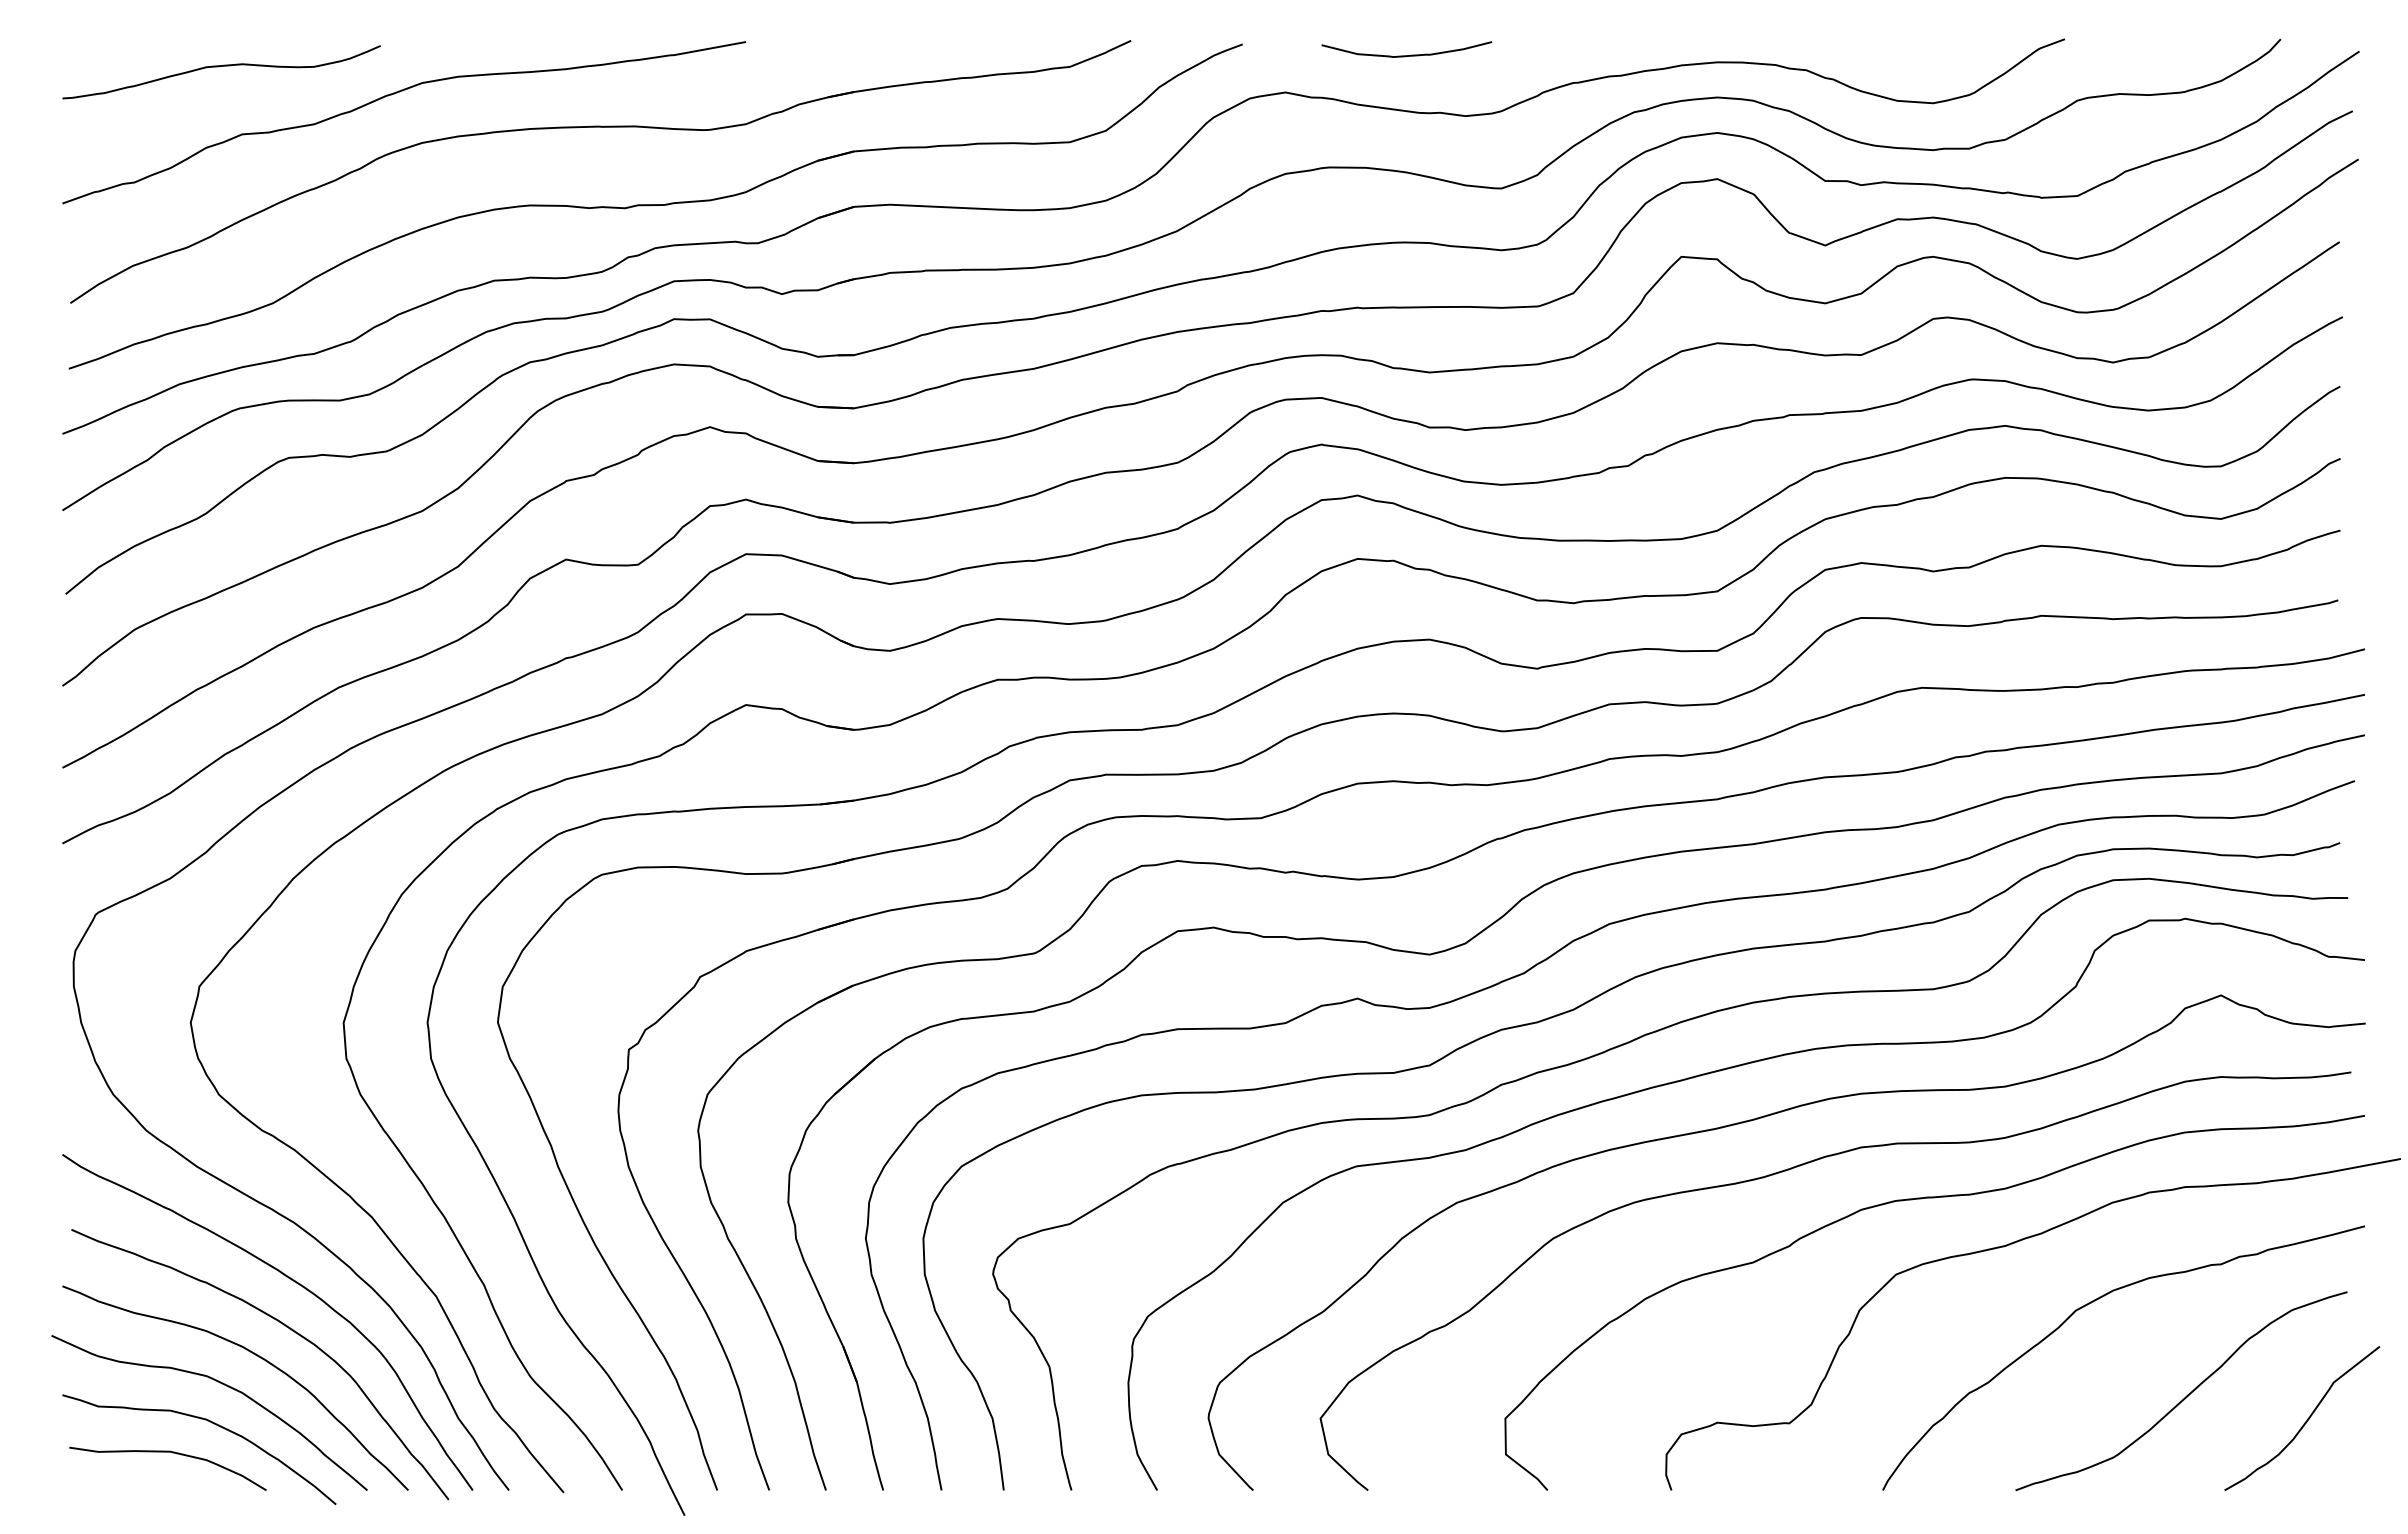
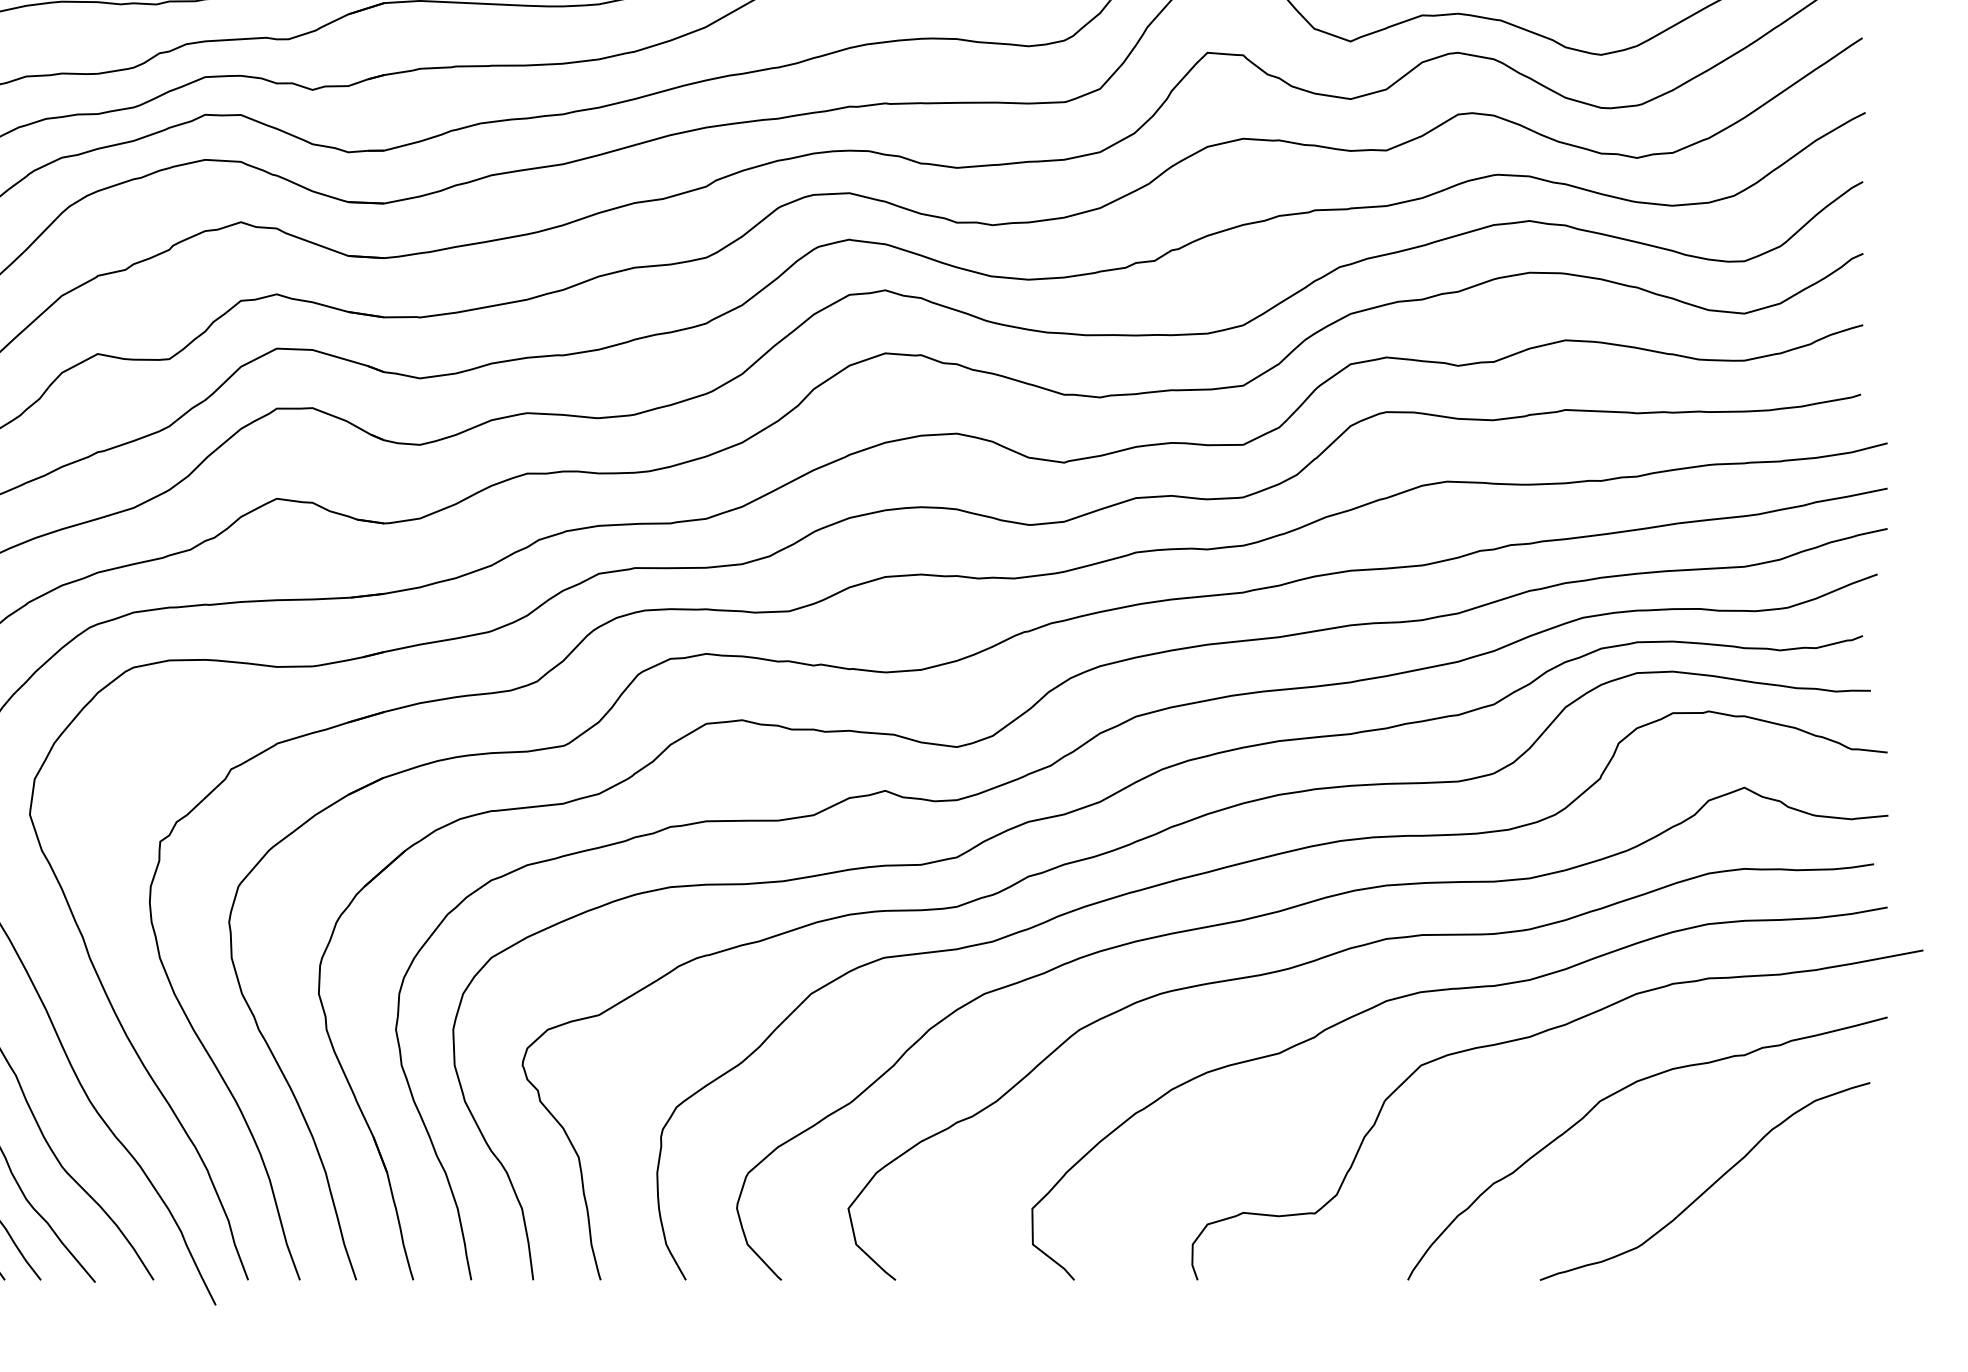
curve: (2305, 1421) -> (1828, 1211), removed

